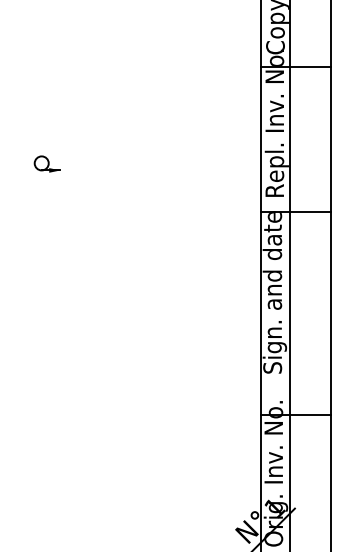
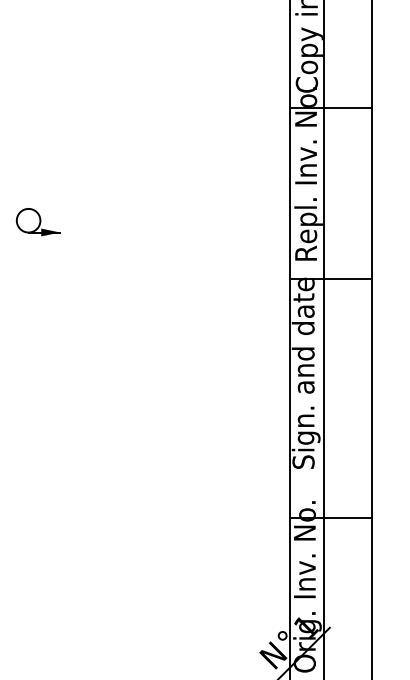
part: (47, 164) -> (38, 222), size x1.43

